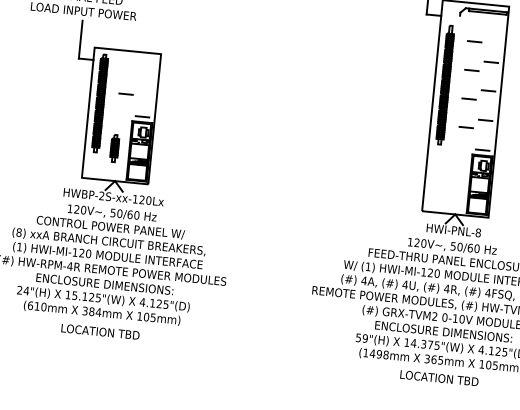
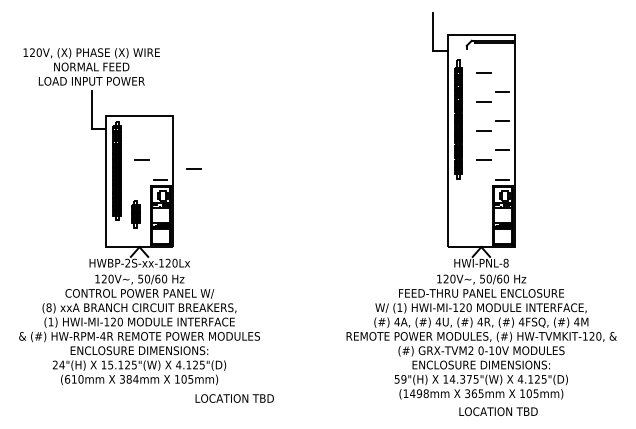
line: (176, 108) -> (193, 168), added
text: (100, 331) -> (234, 398), moved
text: (439, 378) -> (498, 411), moved

